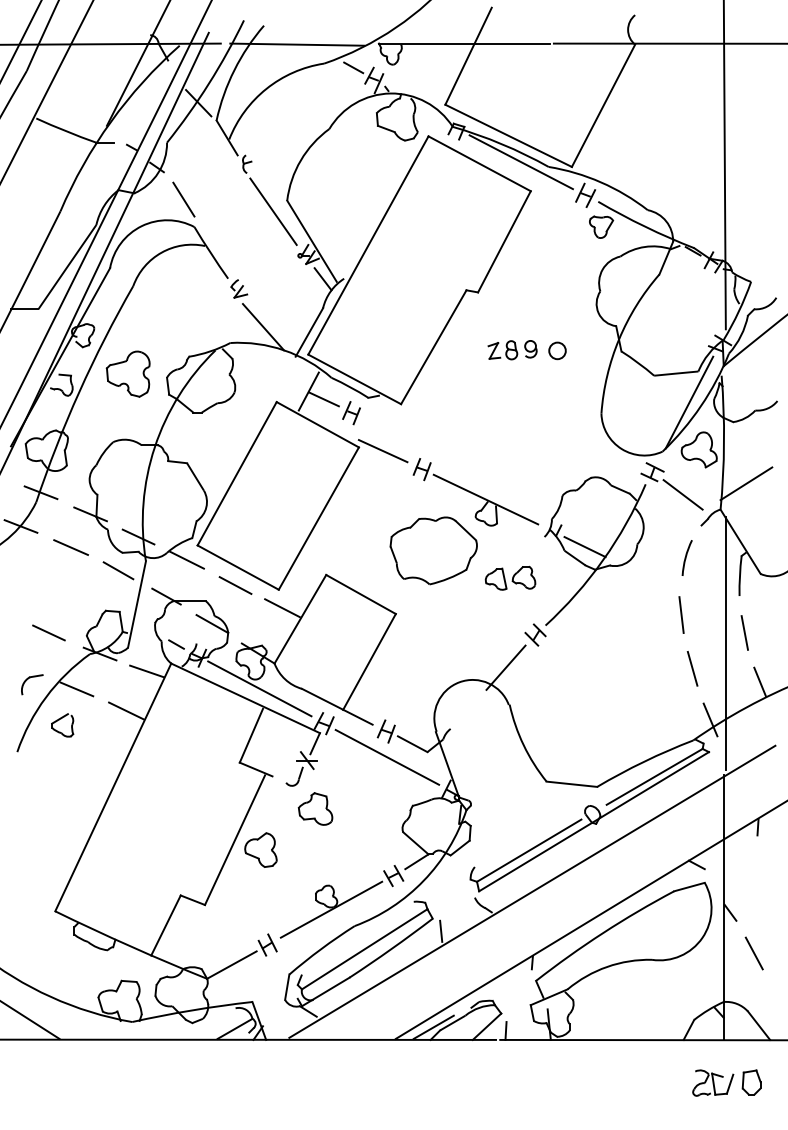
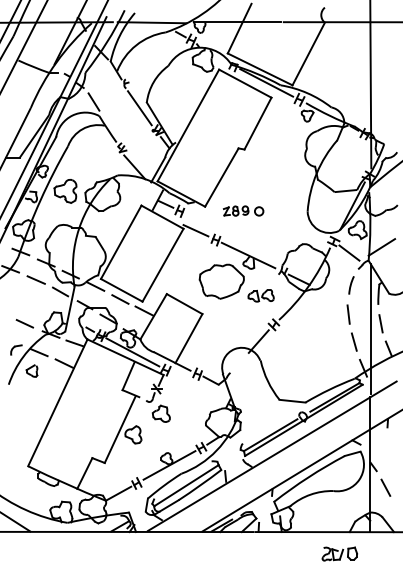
part: (526, 349) -> (243, 210), moved
line: (386, 757) -> (197, 387), removed
part: (726, 1081) -> (339, 553), moved

